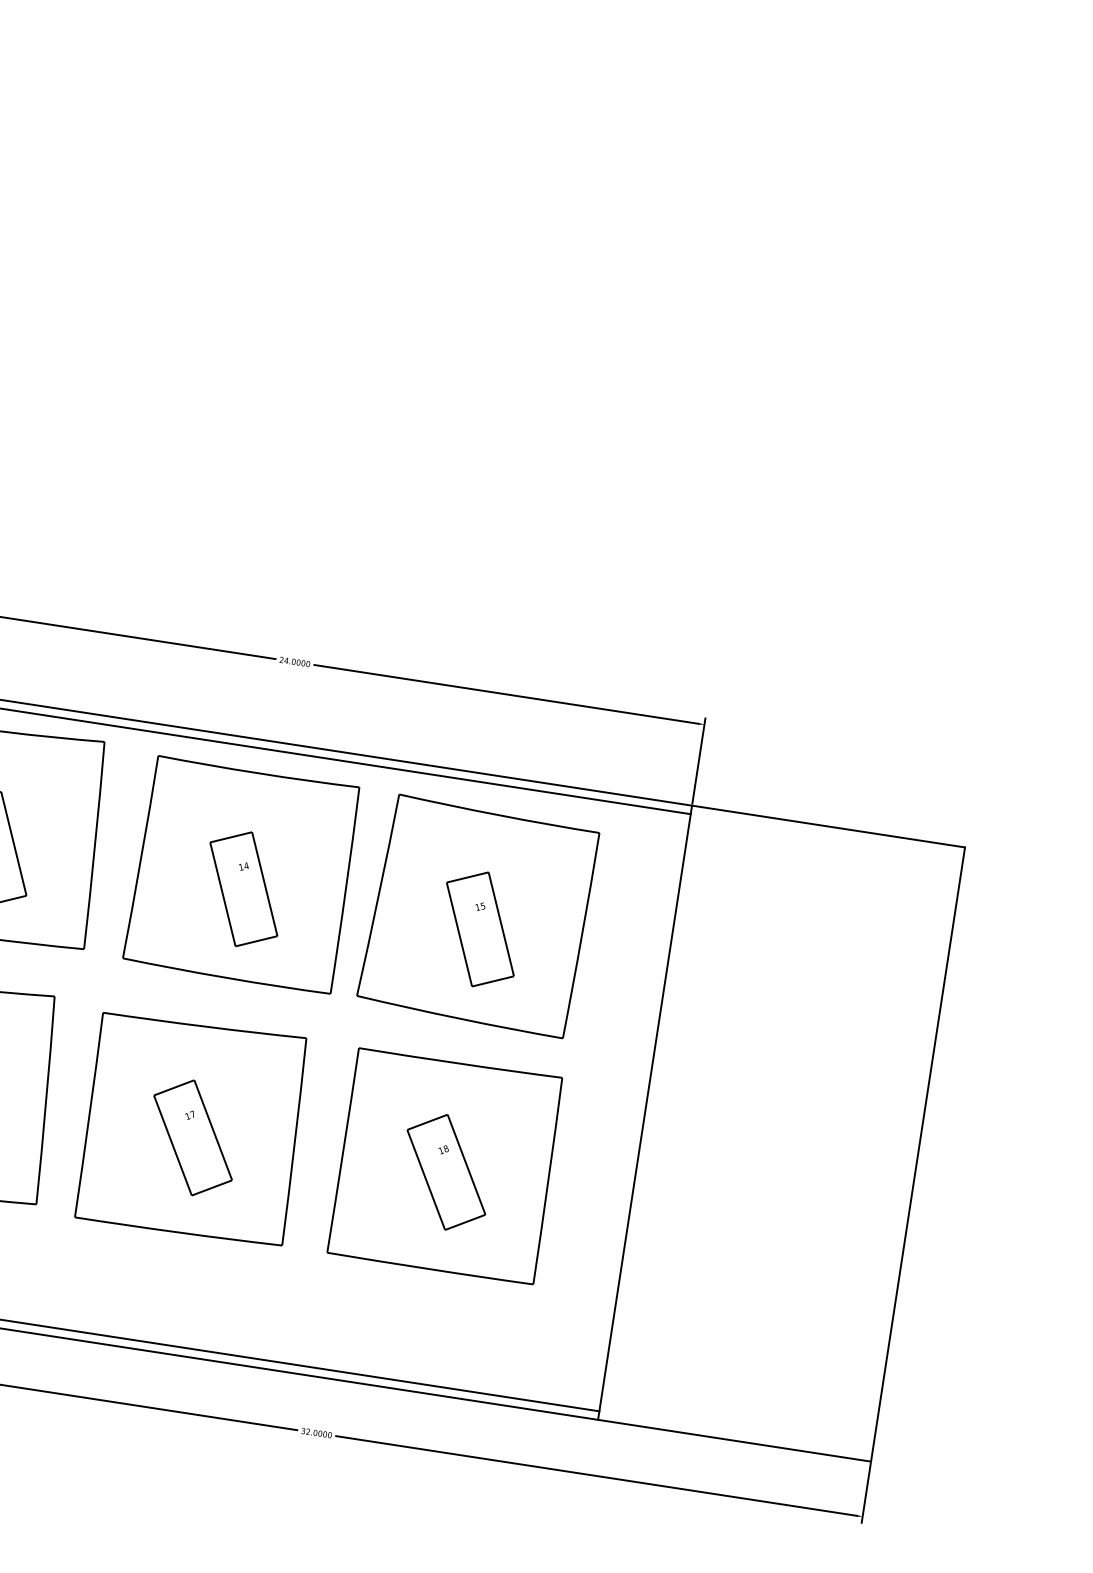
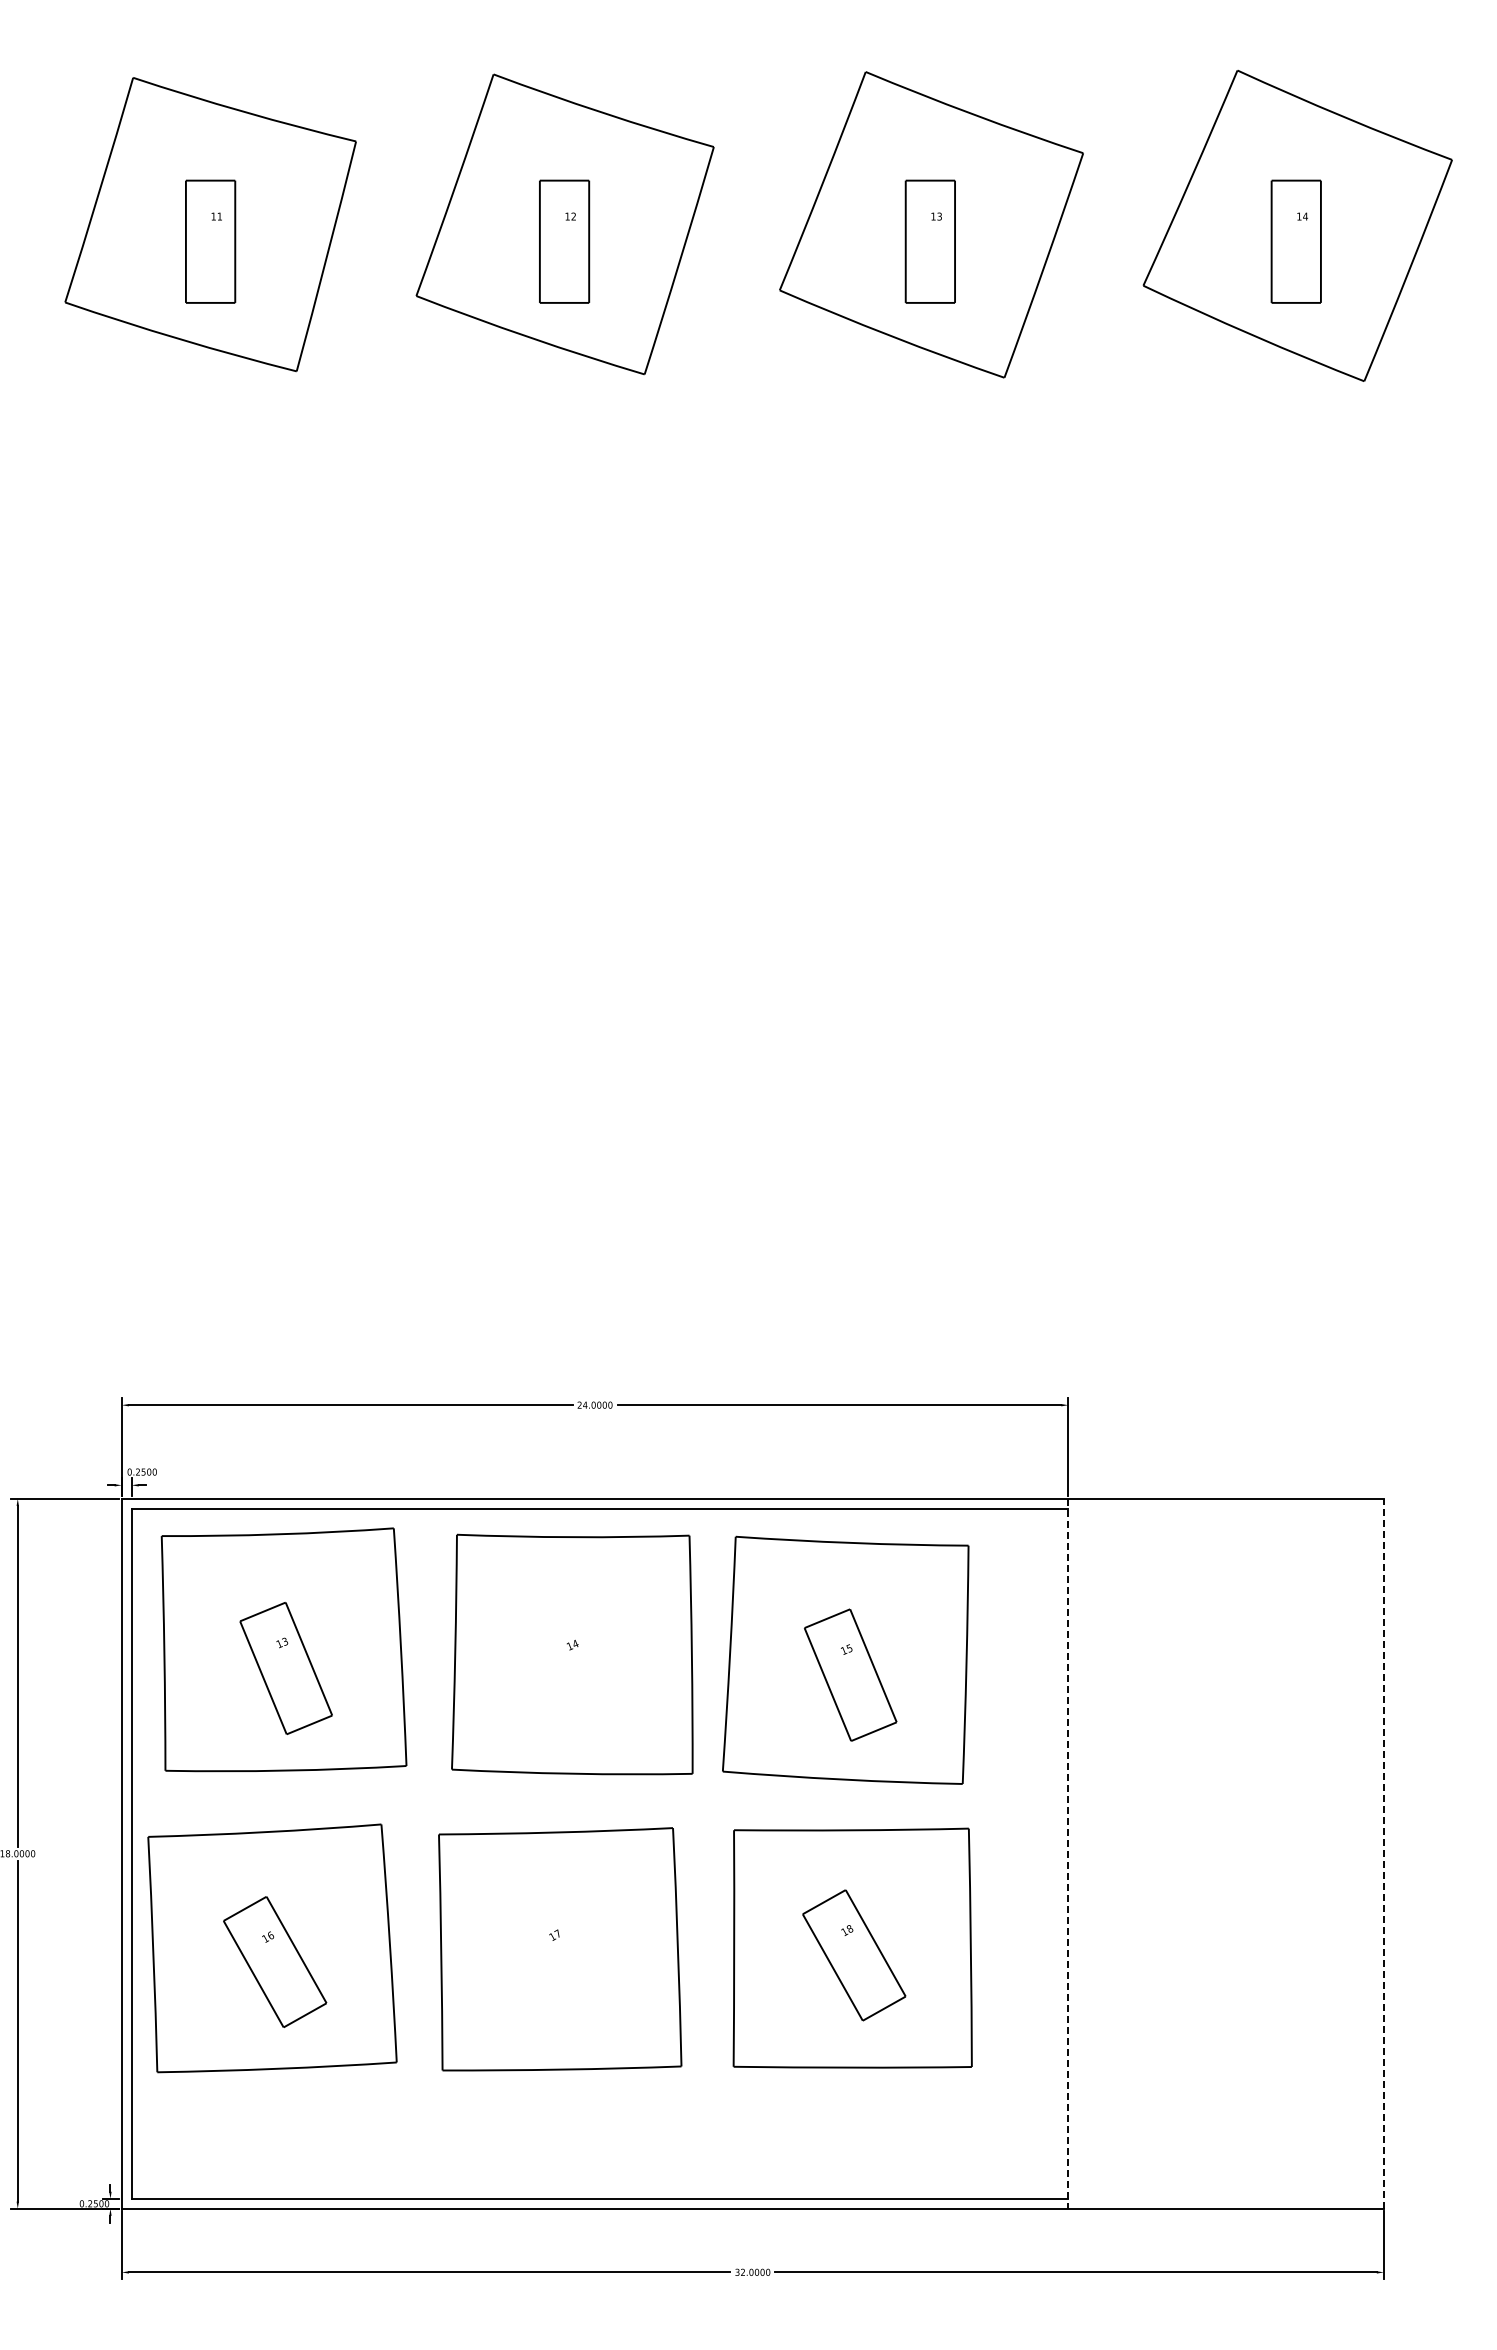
part: (243, 889) -> (576, 1670), removed
line: (645, 1112) -> (1068, 1853), solid -> dashed
part: (193, 1138) -> (562, 1960), removed
line: (917, 1154) -> (1383, 1853), solid -> dashed

